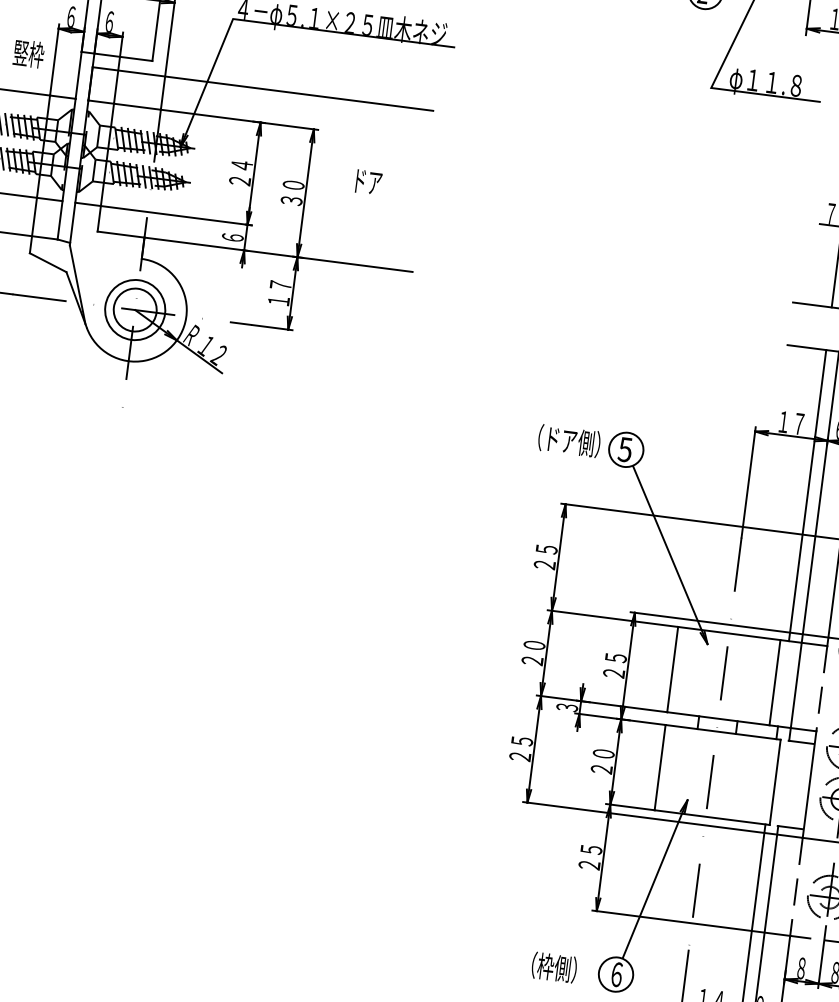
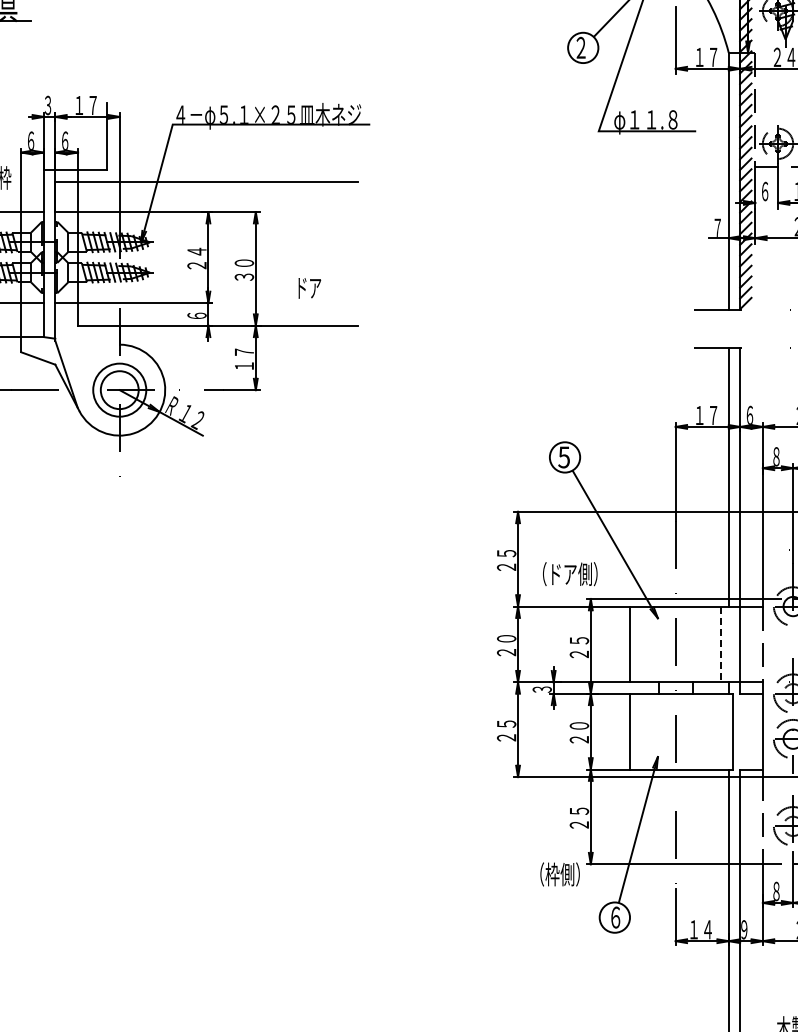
text: (368, 182) -> (309, 288), moved
text: (569, 441) -> (570, 574), moved
line: (775, 682) -> (721, 644), solid -> dashed
text: (553, 967) -> (559, 874), moved

